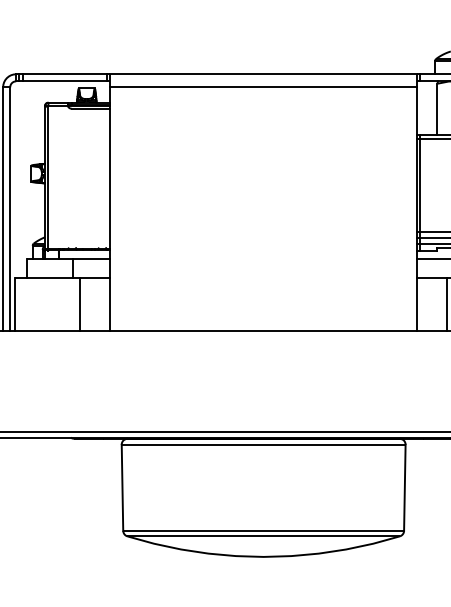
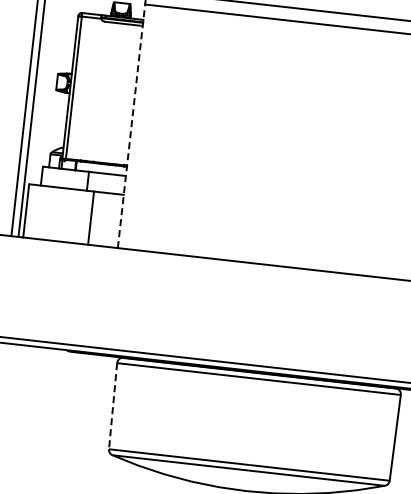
line: (109, 209) -> (131, 126), solid -> dashed
line: (122, 488) -> (113, 406), solid -> dashed

